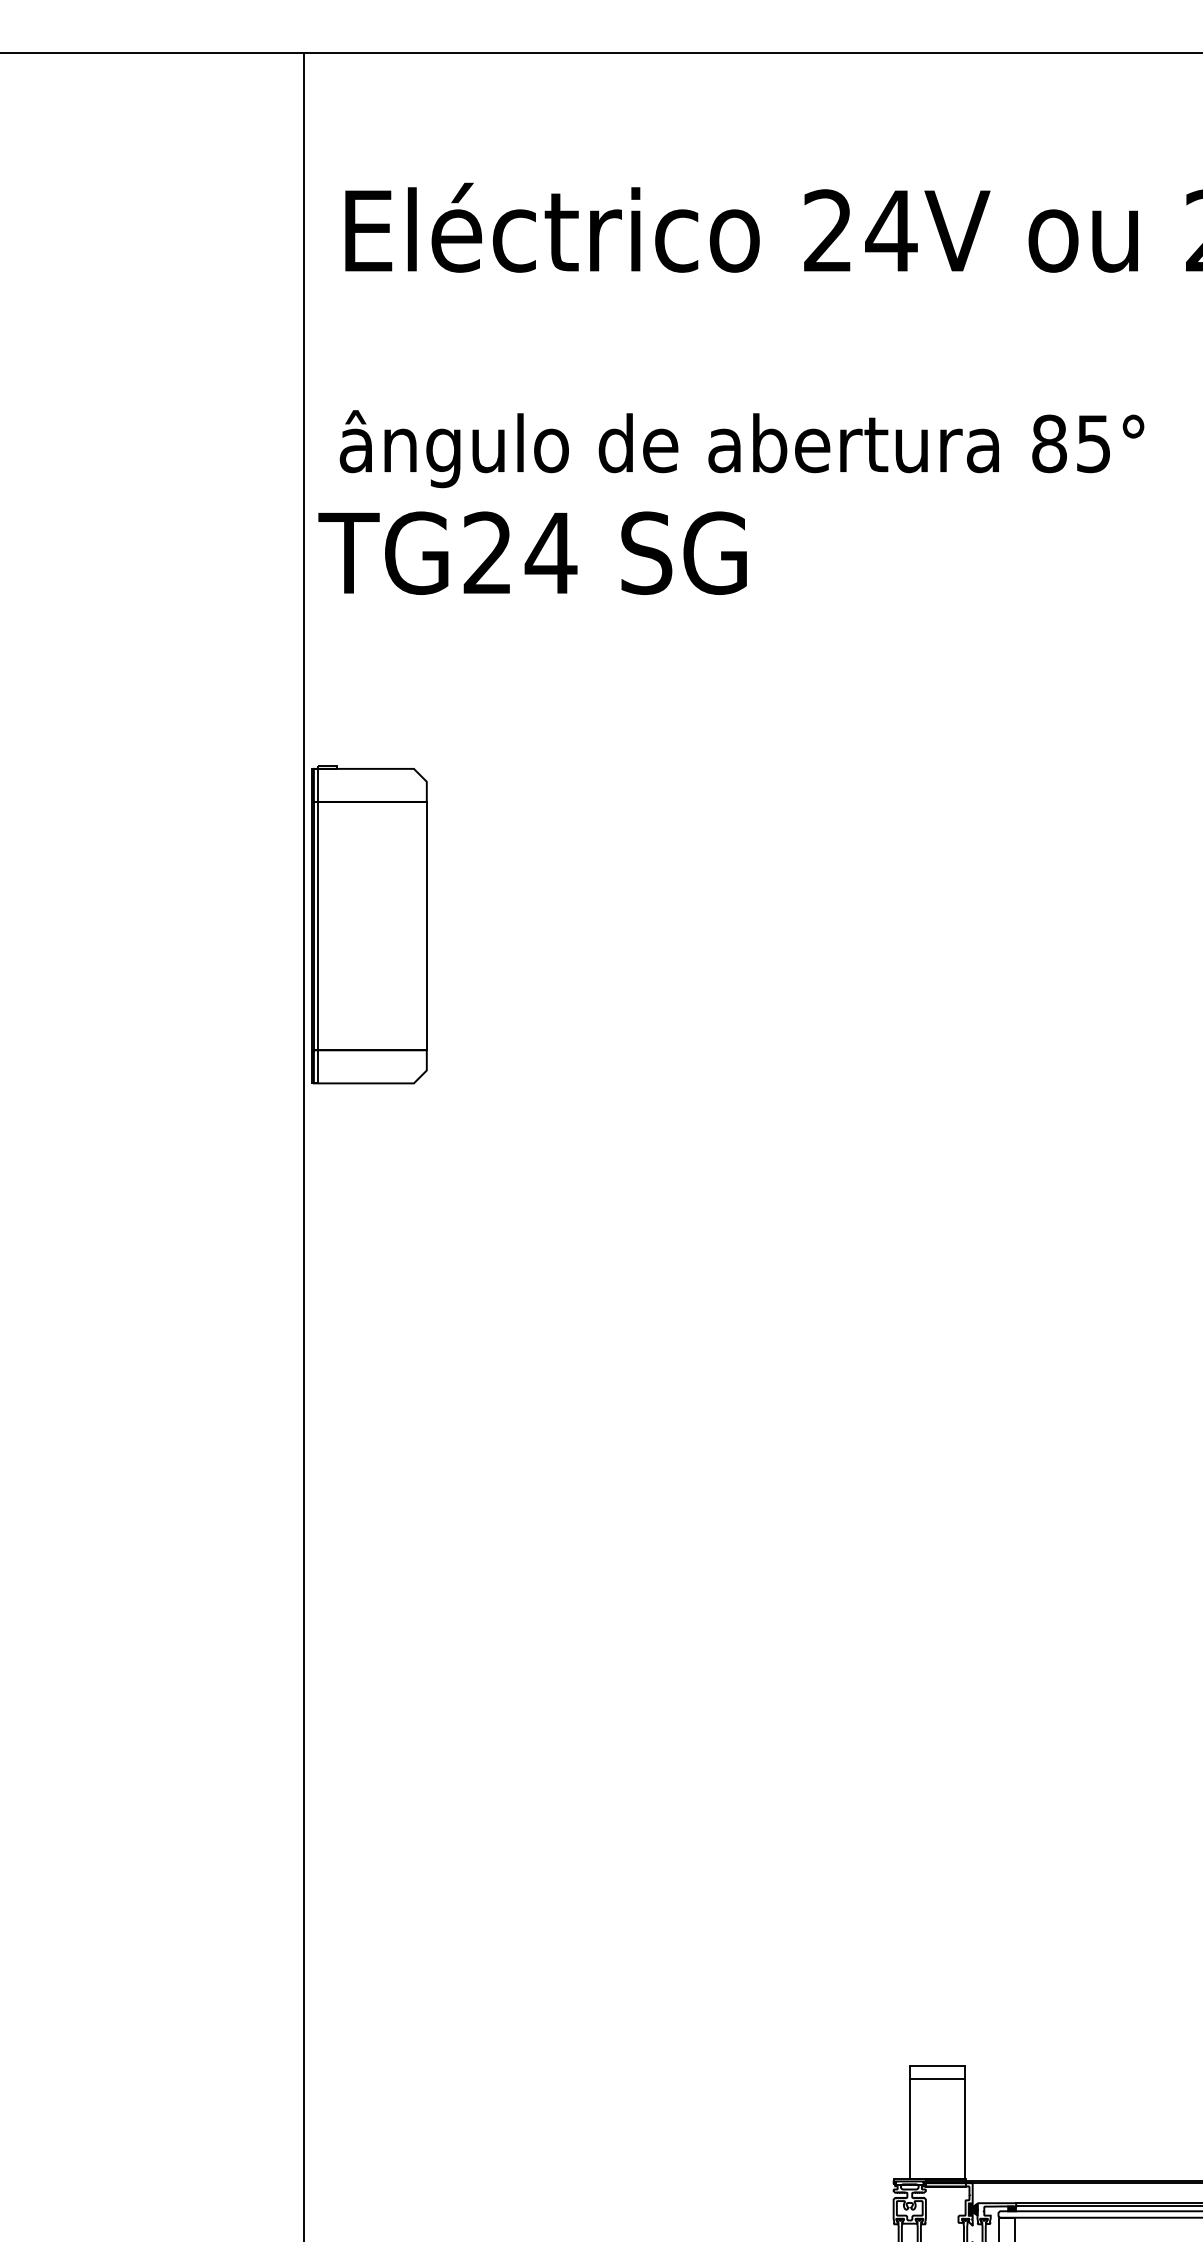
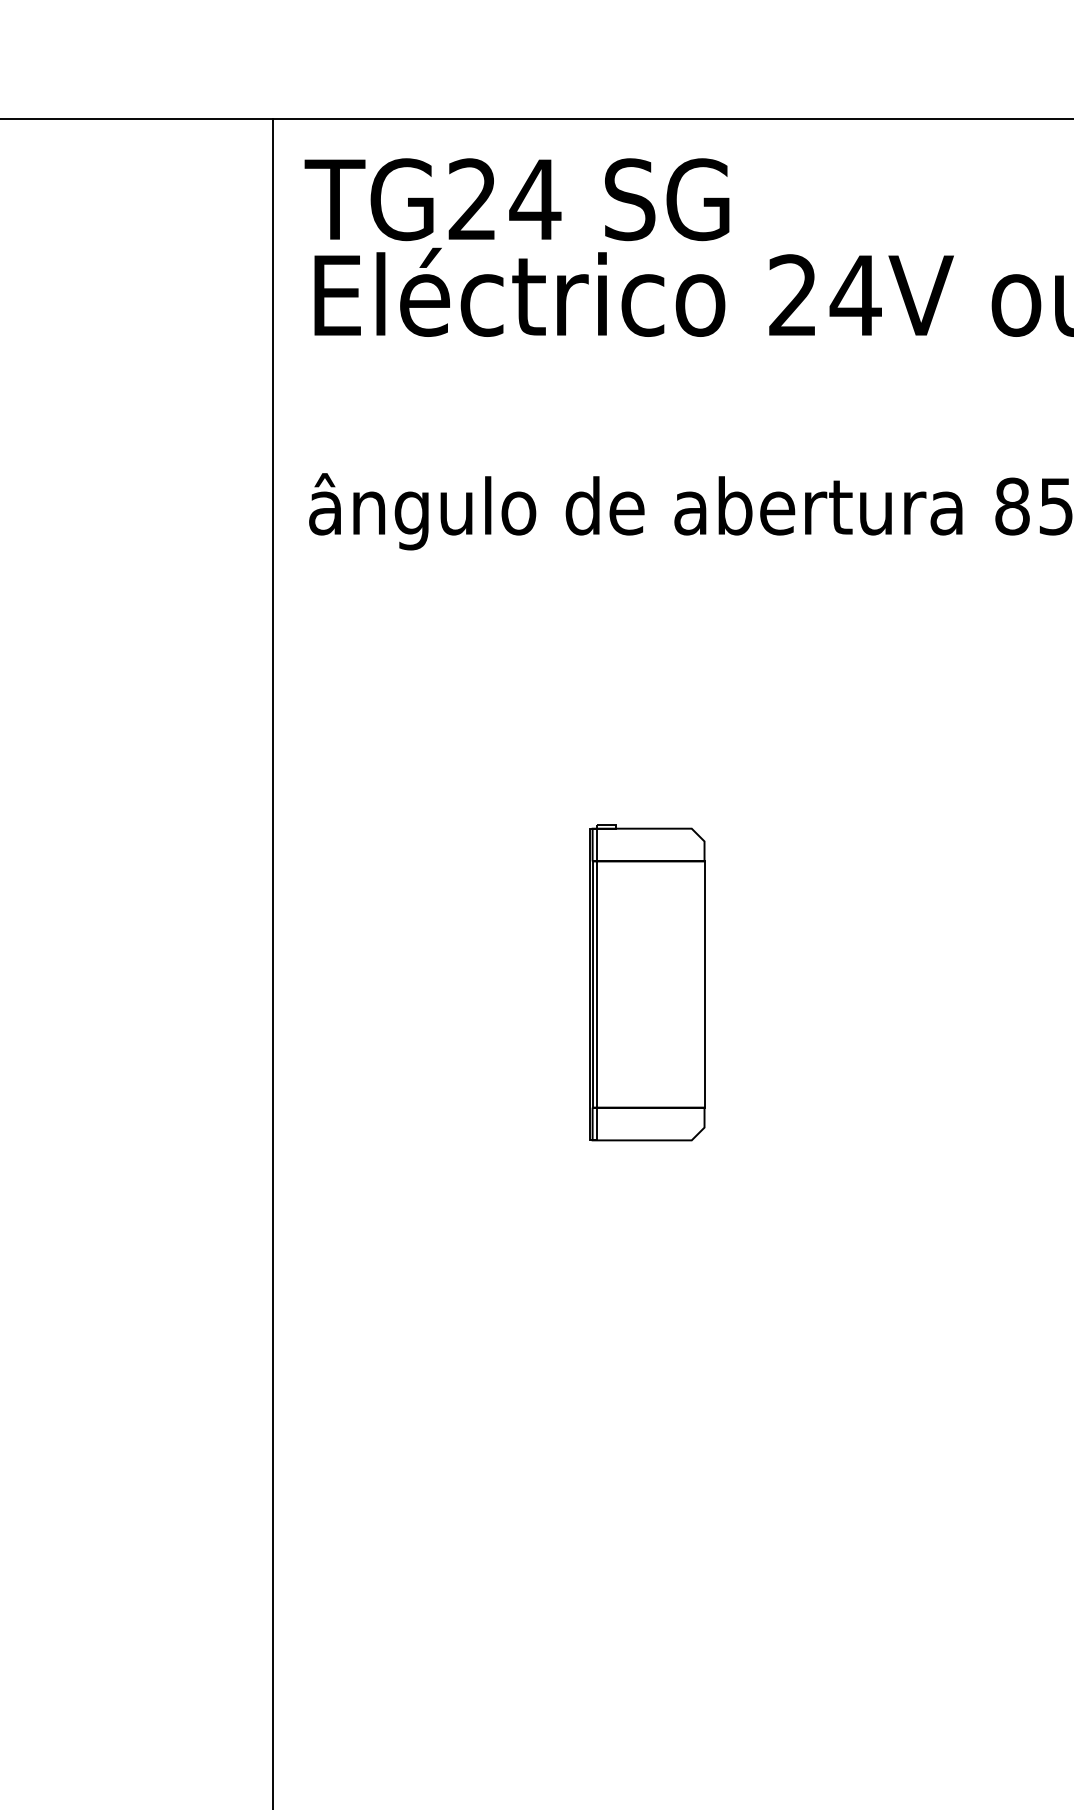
text: (532, 552) -> (516, 198), moved
part: (369, 924) -> (647, 982), moved

